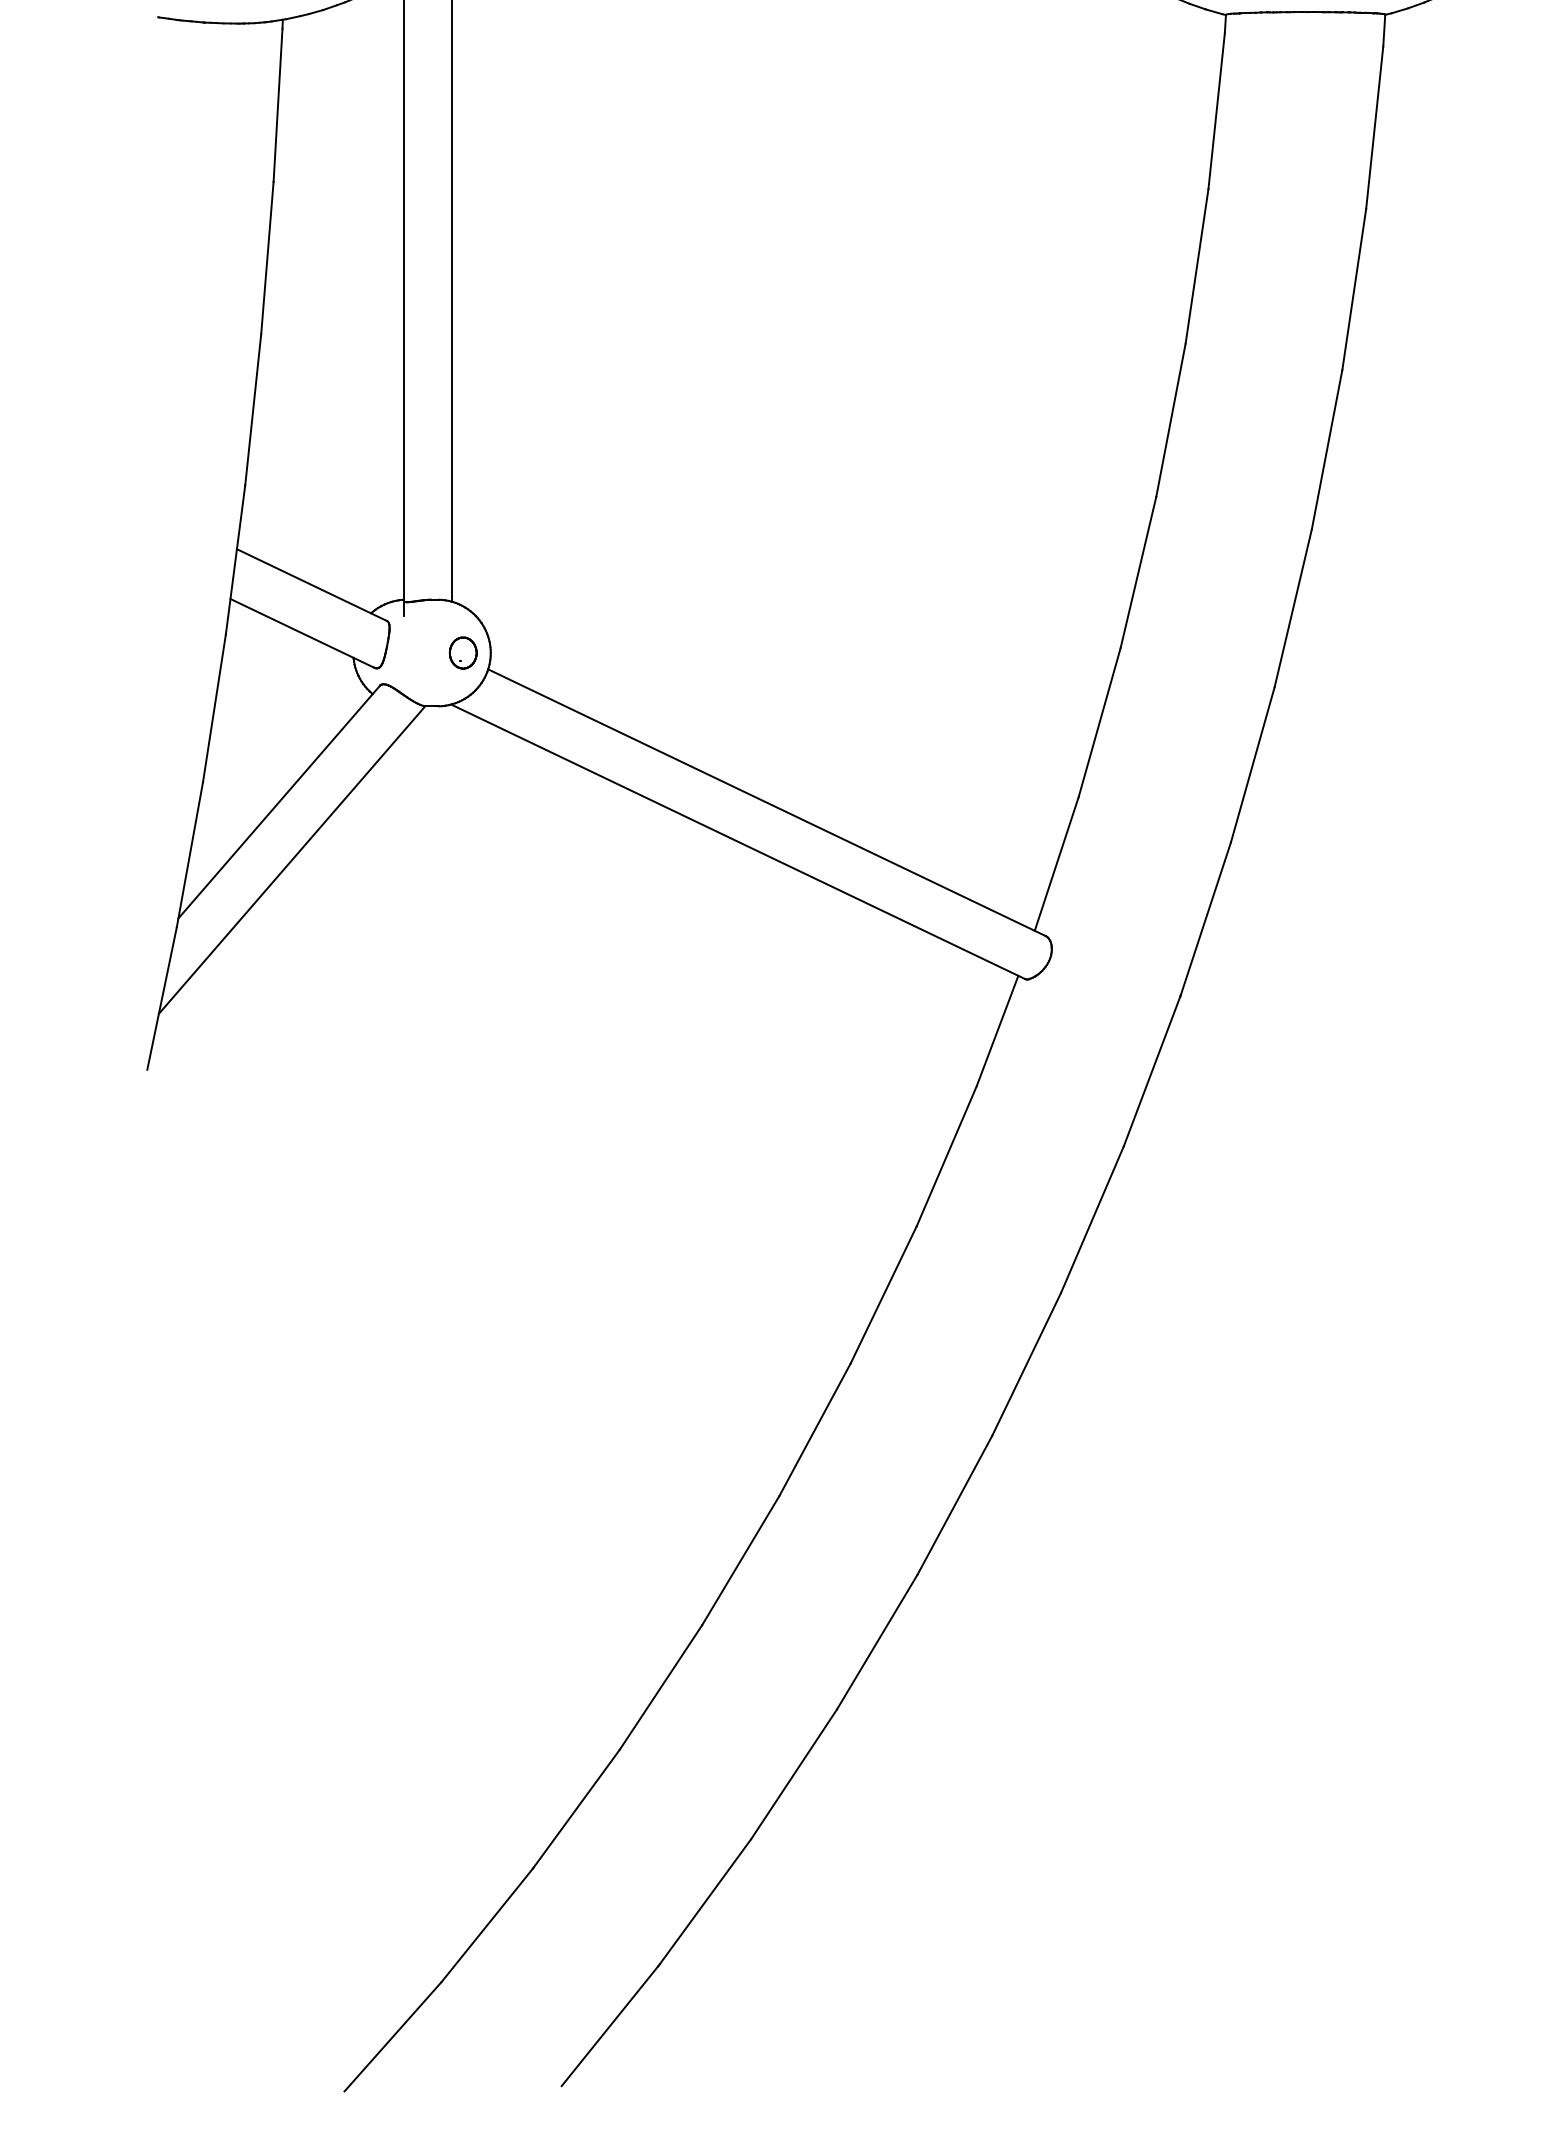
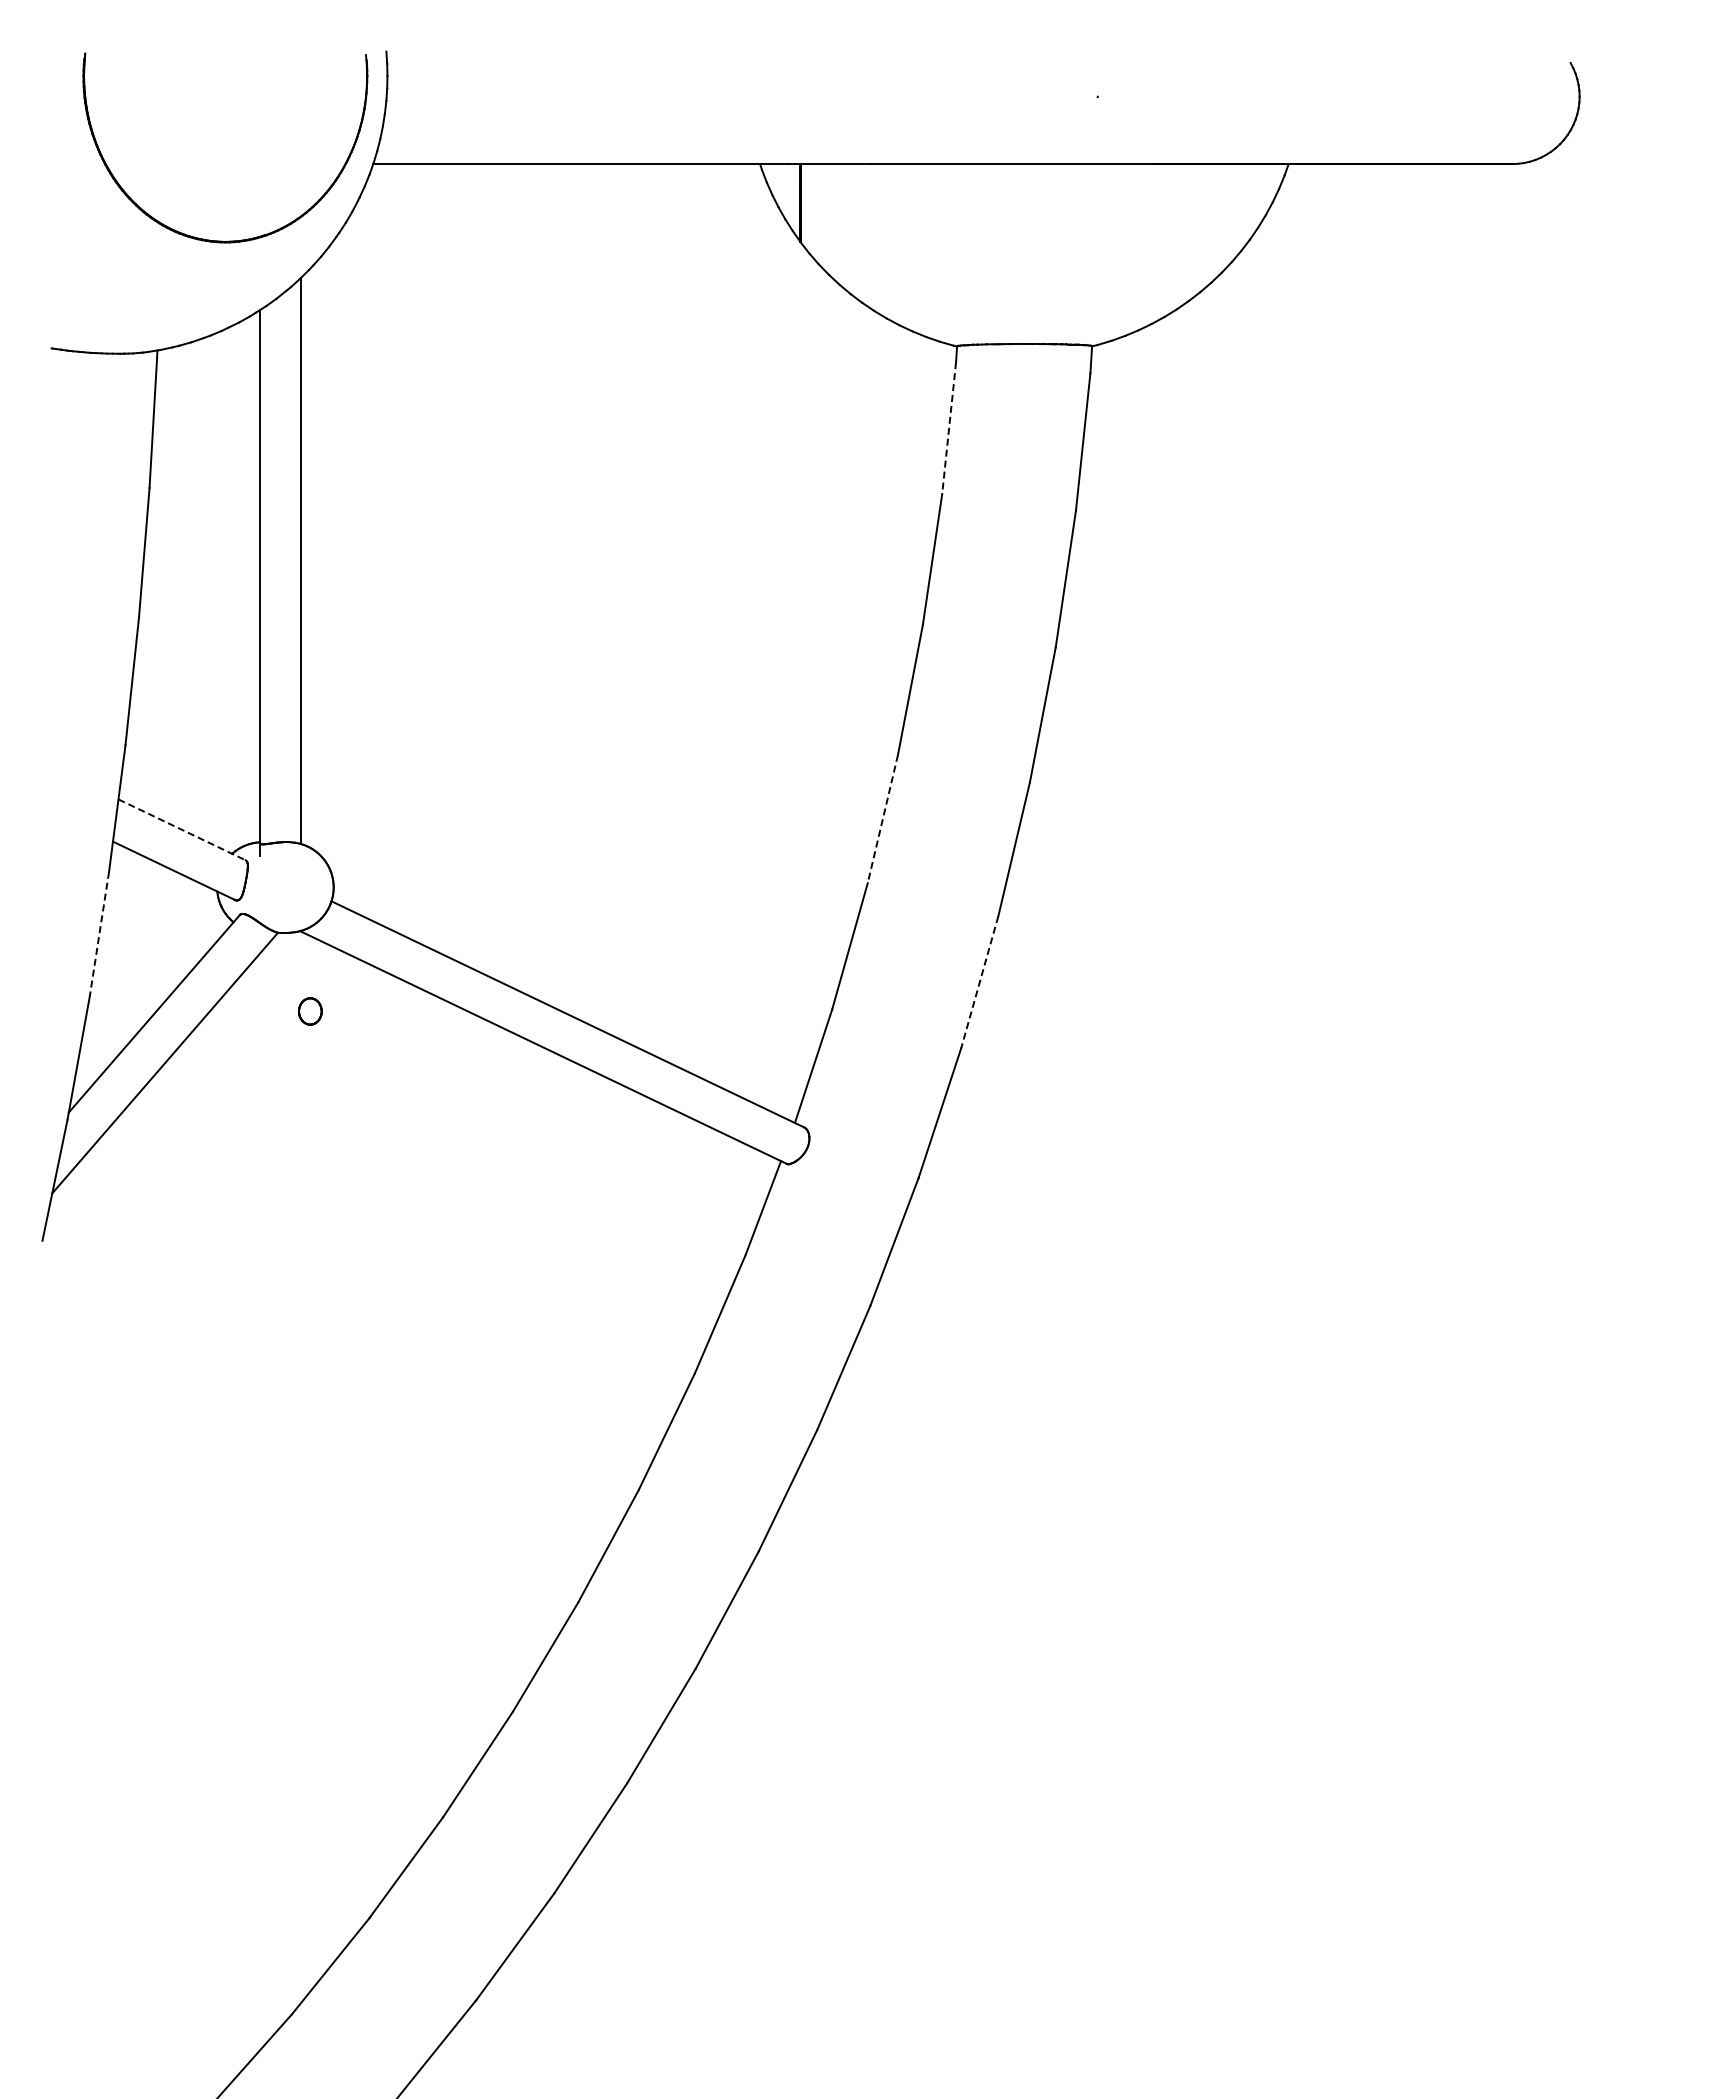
line: (1217, 111) -> (949, 428), solid -> dashed
line: (1138, 572) -> (882, 819), solid -> dashed
line: (312, 584) -> (182, 829), solid -> dashed
part: (463, 653) -> (310, 1011), moved
line: (214, 708) -> (99, 934), solid -> dashed
line: (1252, 765) -> (979, 982), solid -> dashed

